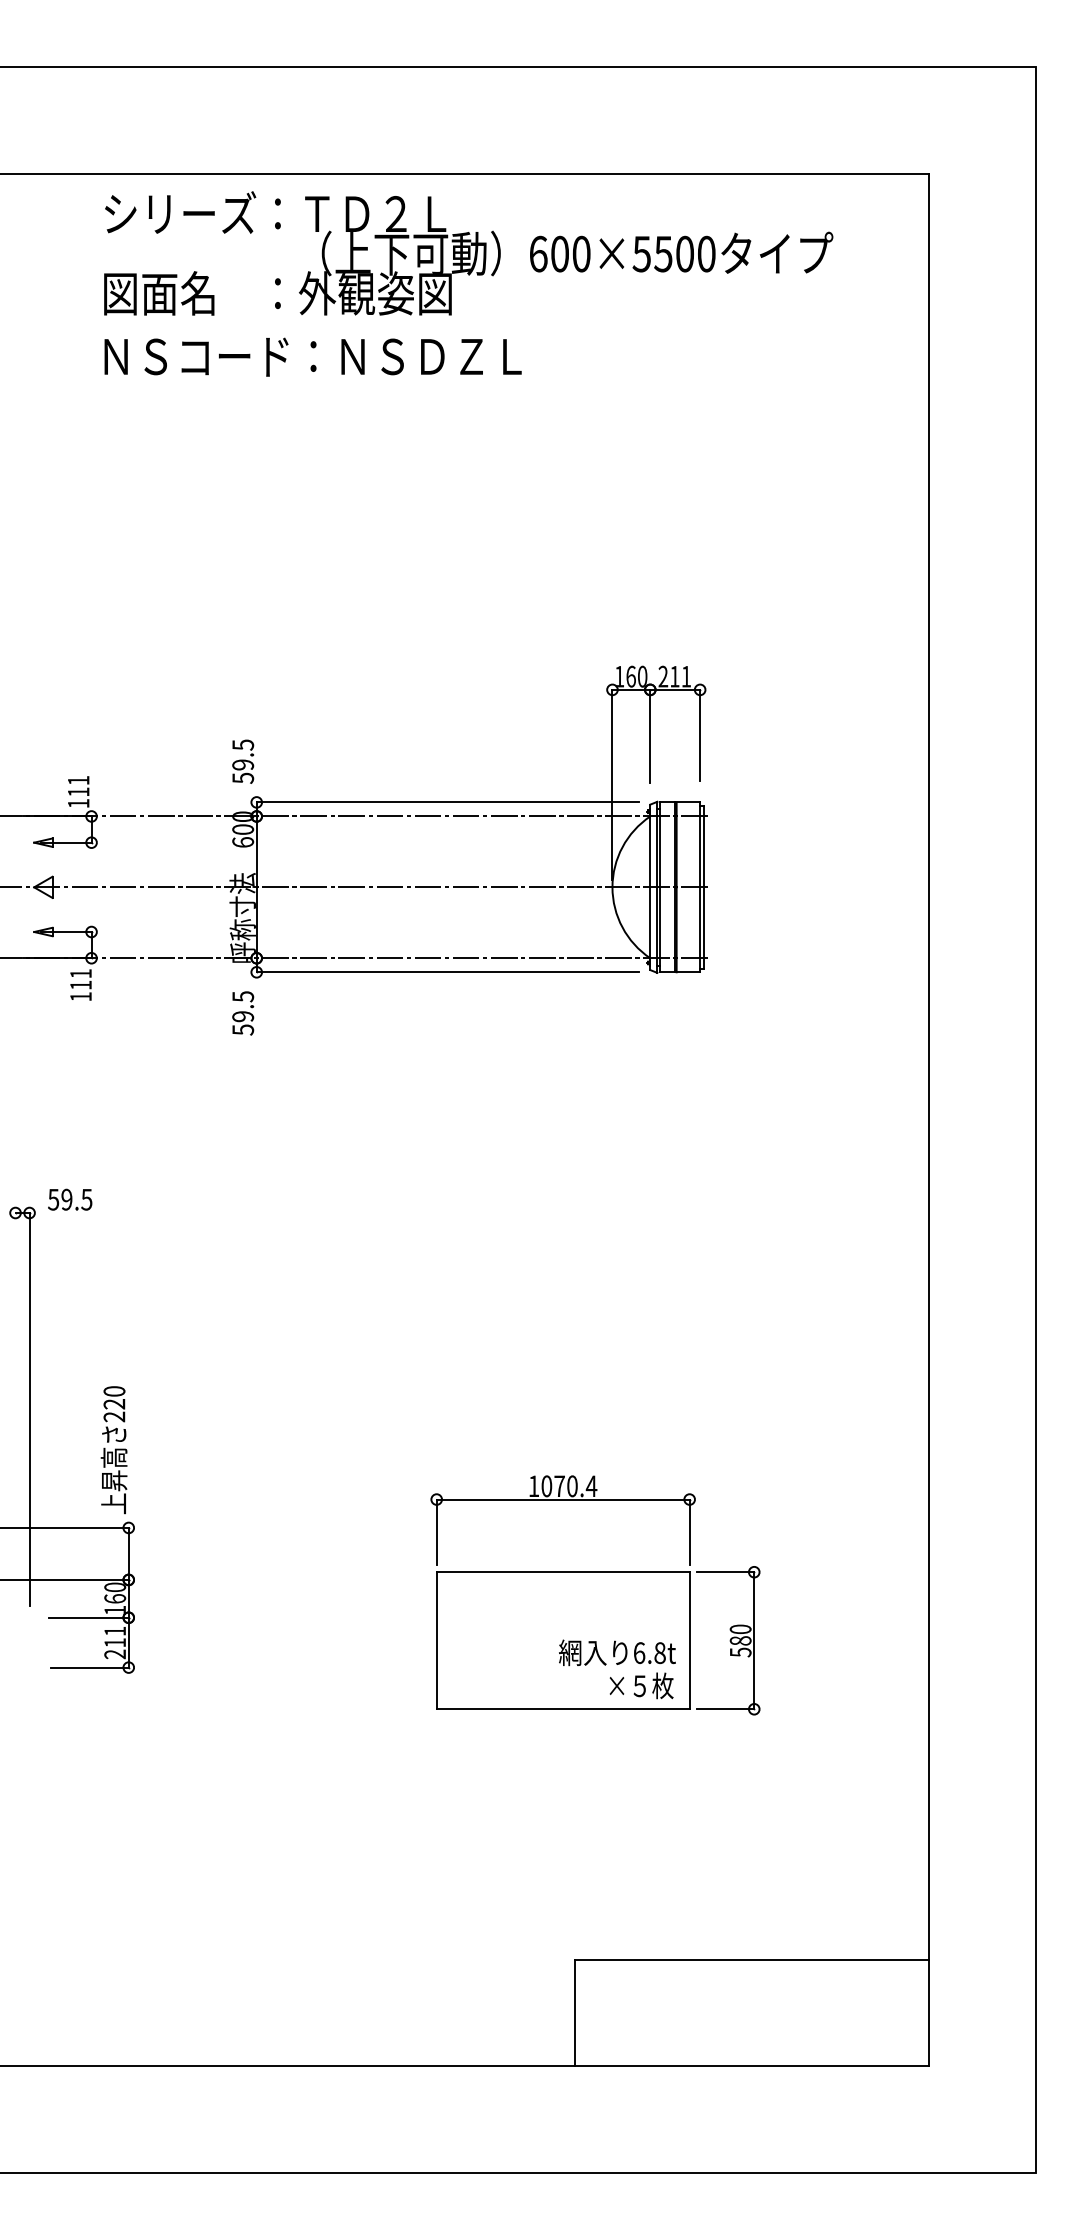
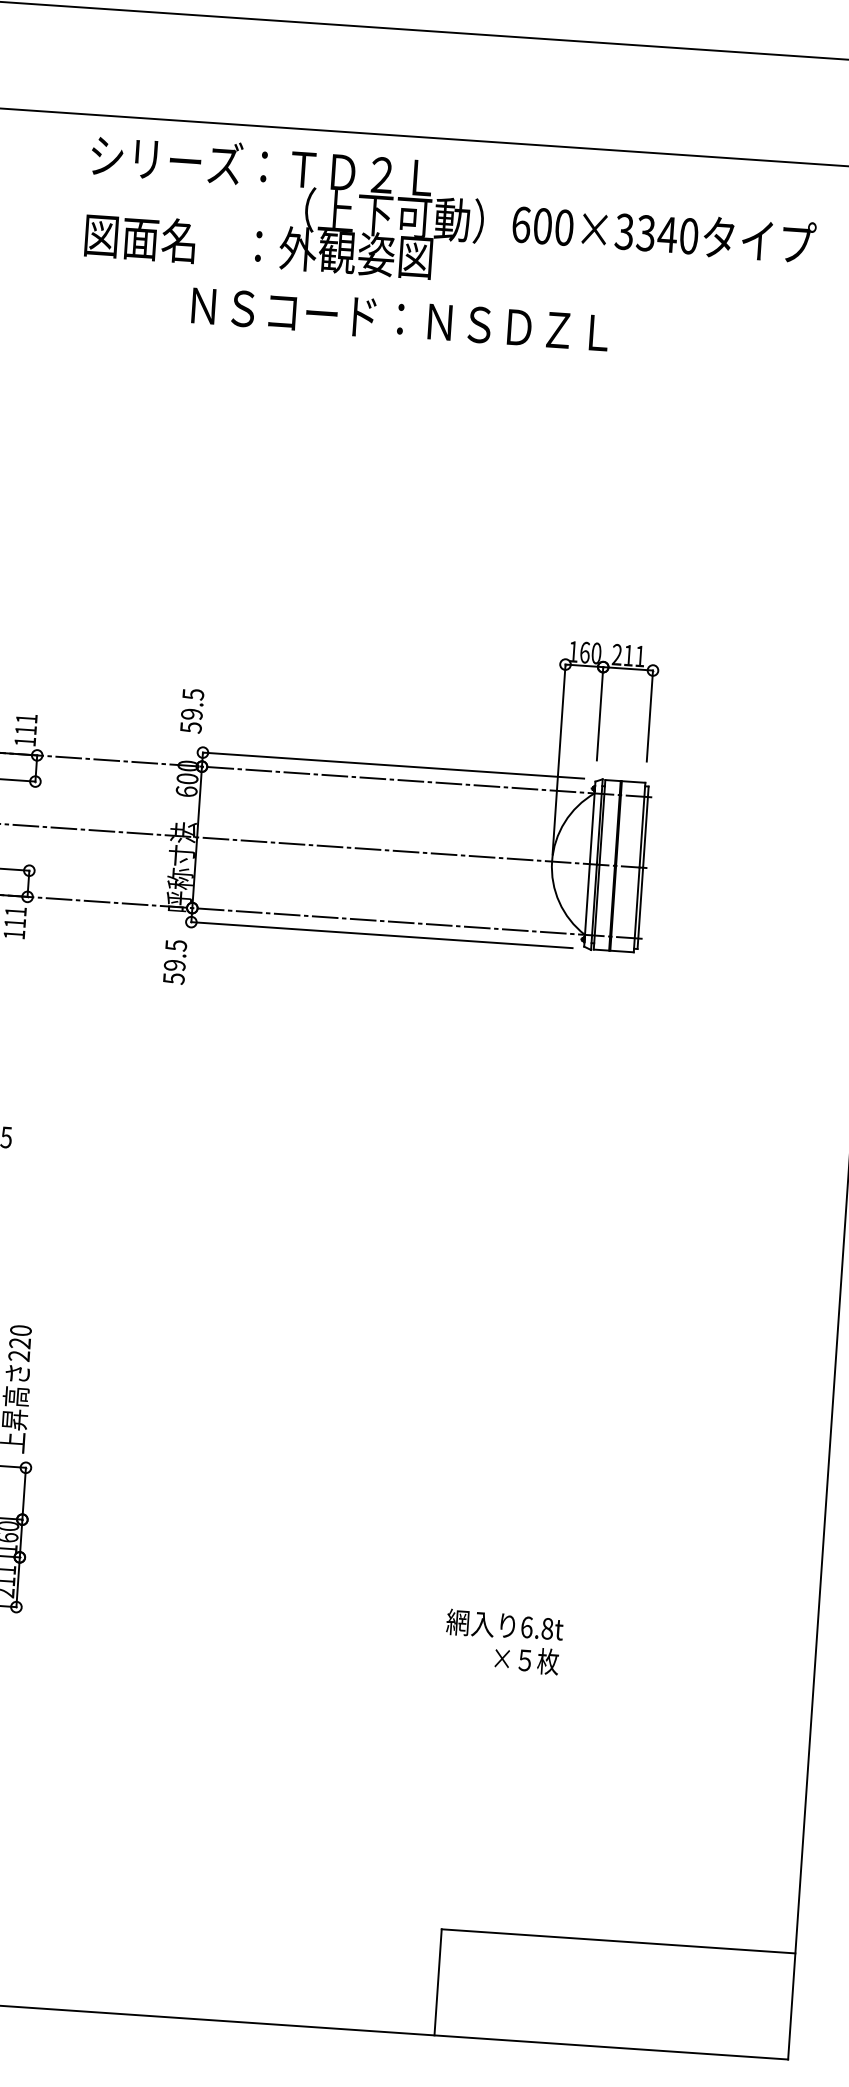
text: (663, 253) -> (646, 232), 600×5500 -> 600×3340
text: (312, 356) -> (399, 319), moved
part: (595, 1595) -> (486, 1566), removed

